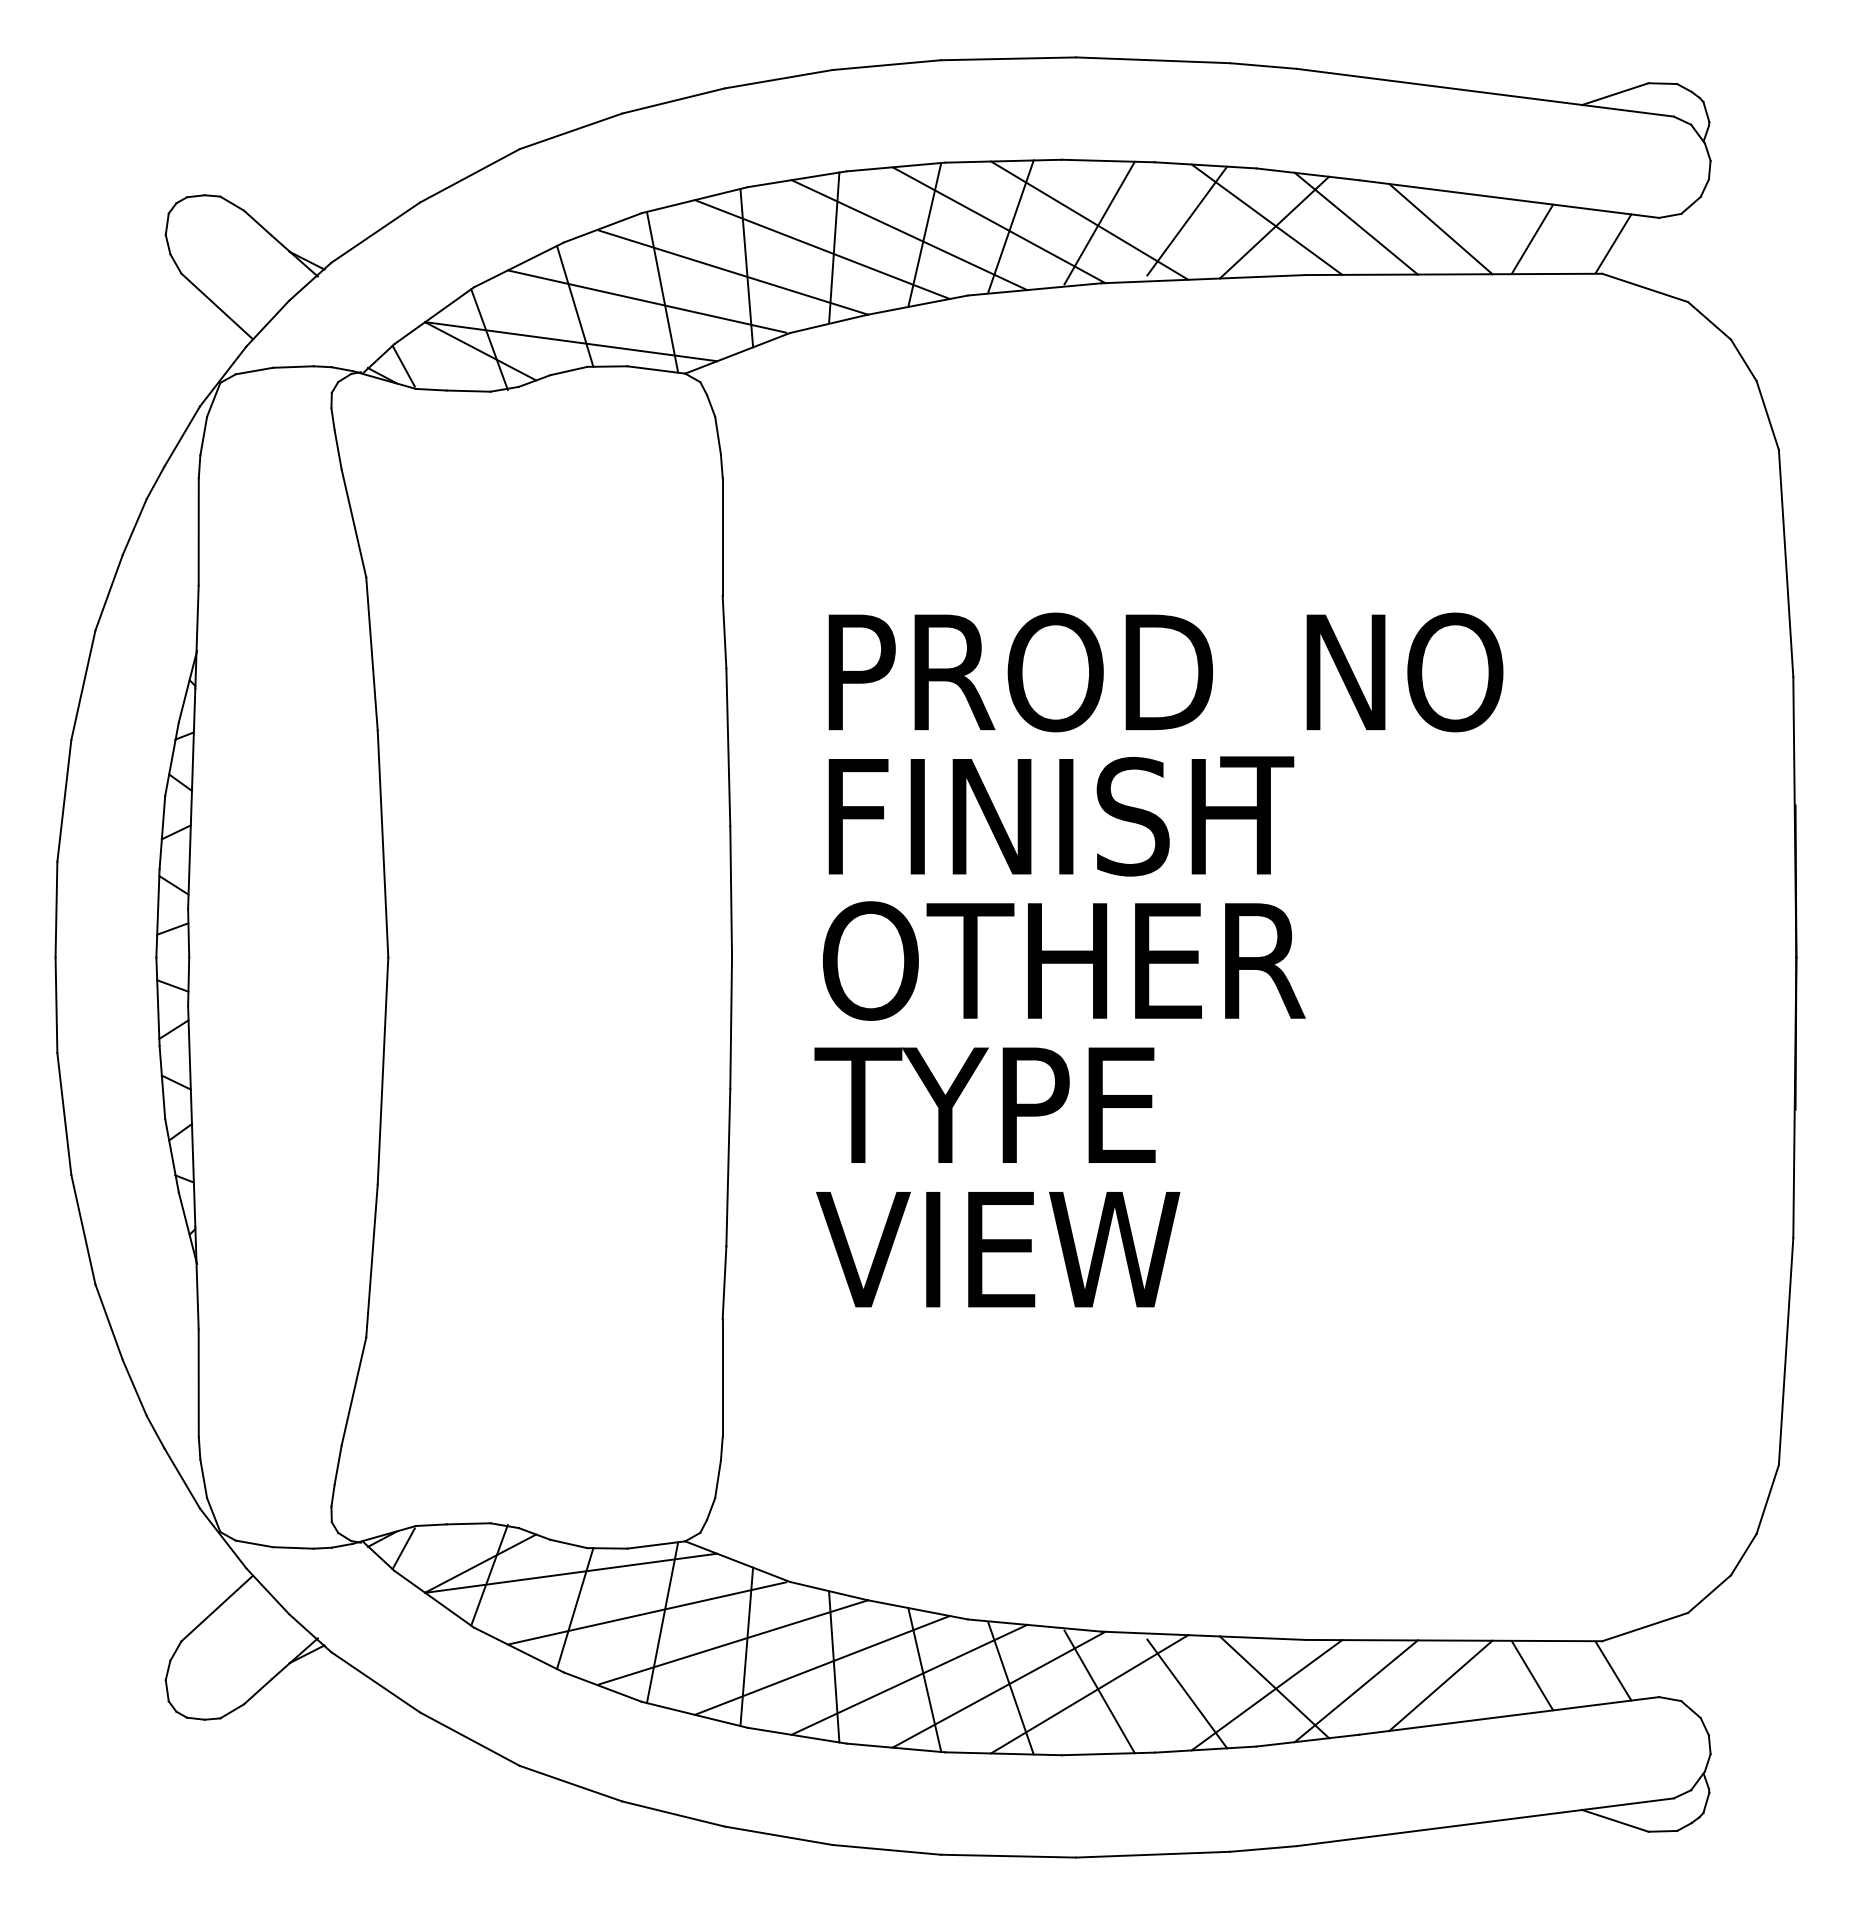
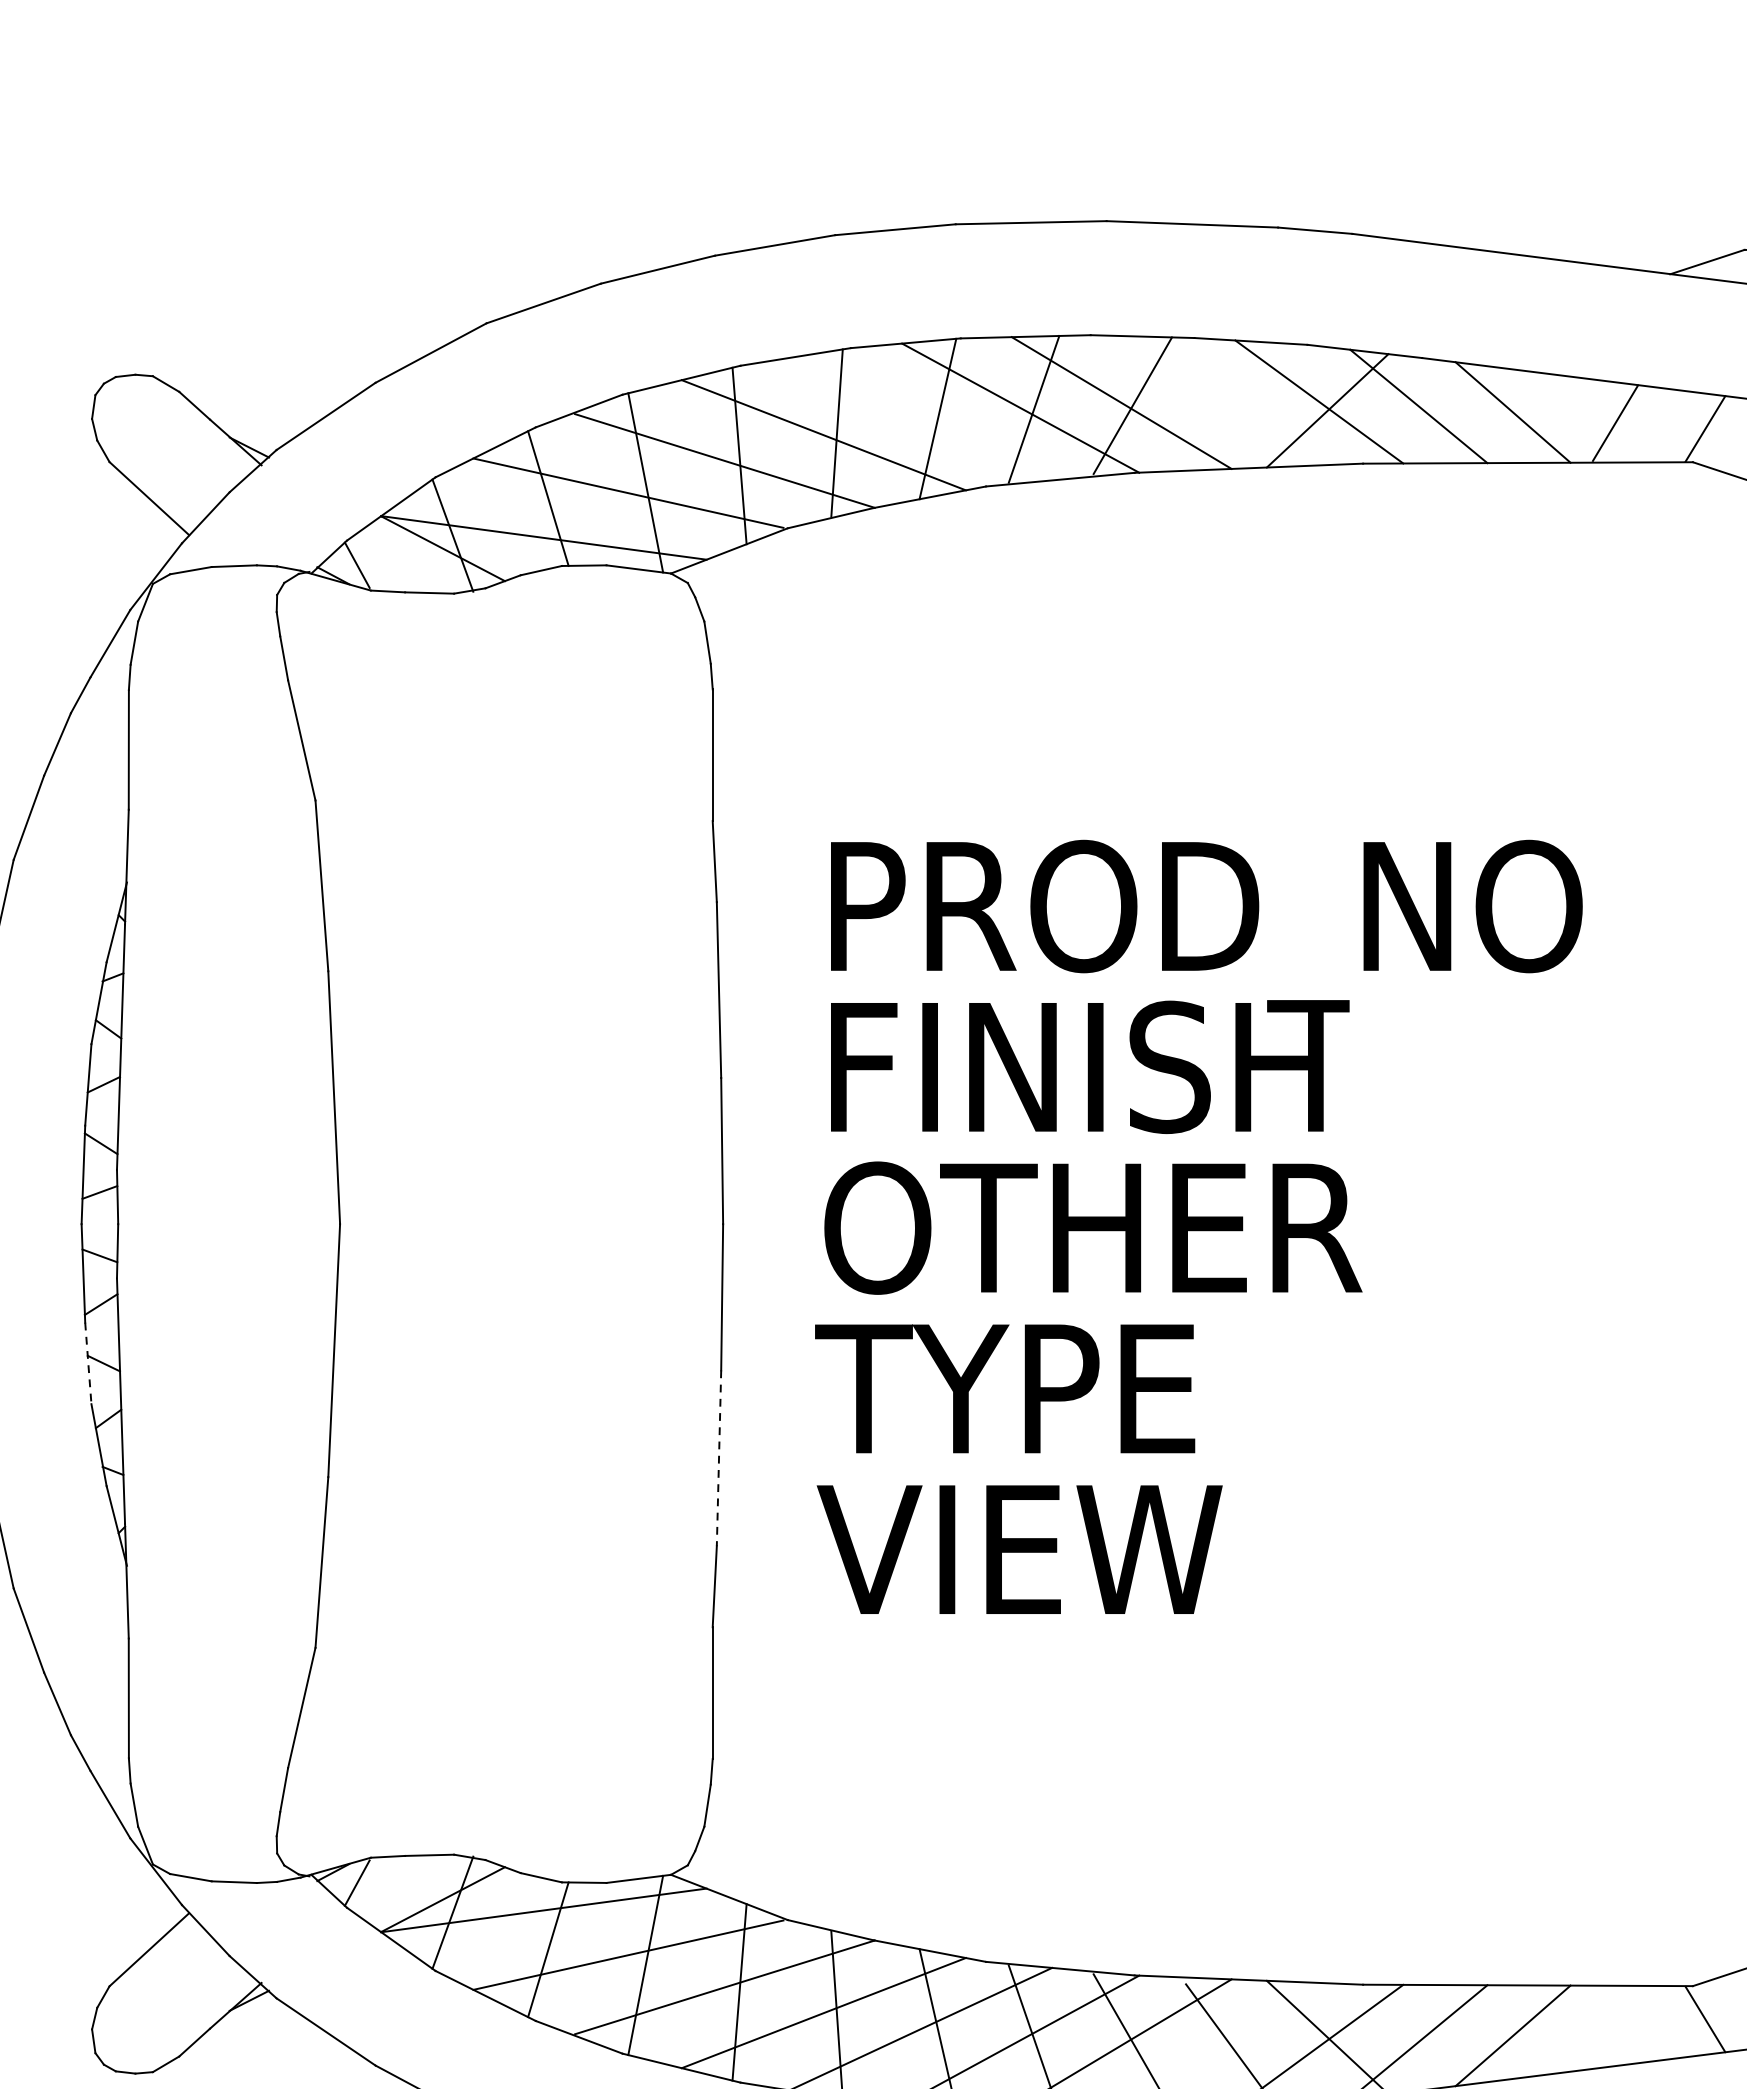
line: (1187, 220) -> (1230, 402), removed
line: (909, 235) -> (920, 419), removed
line: (162, 1082) -> (88, 1363), solid -> dashed
line: (728, 1167) -> (719, 1458), solid -> dashed
line: (1532, 1676) -> (1615, 2025), removed

